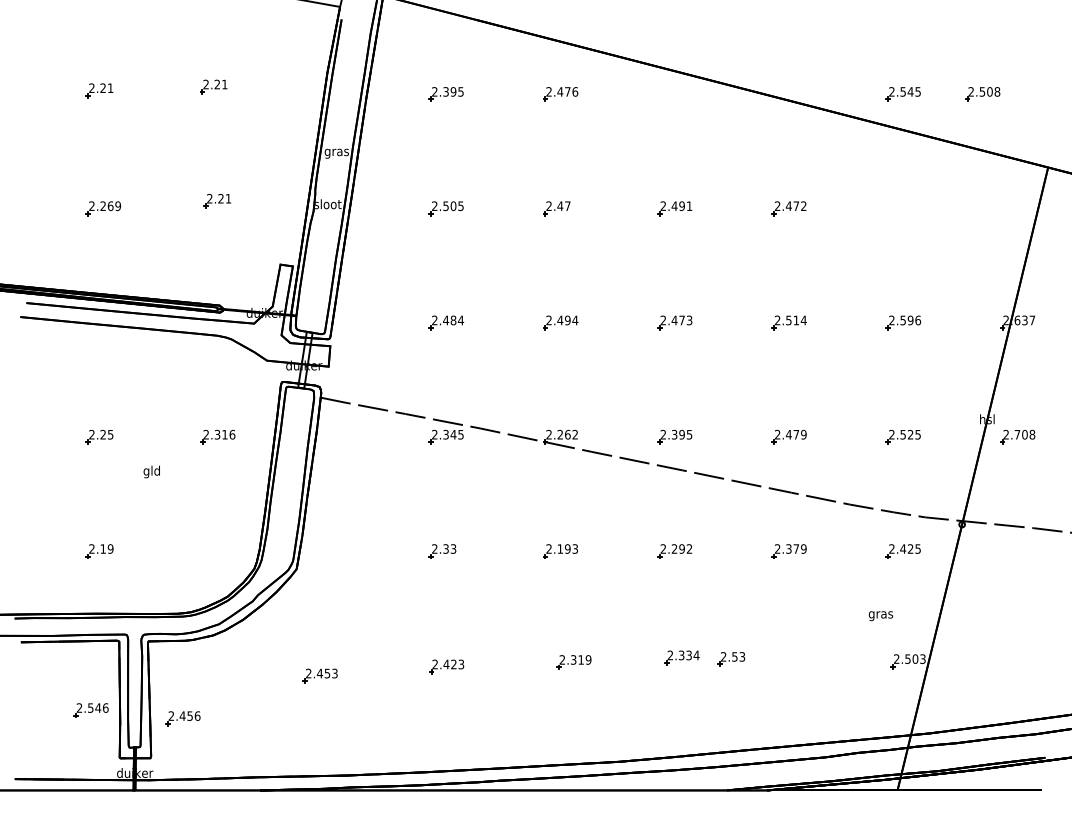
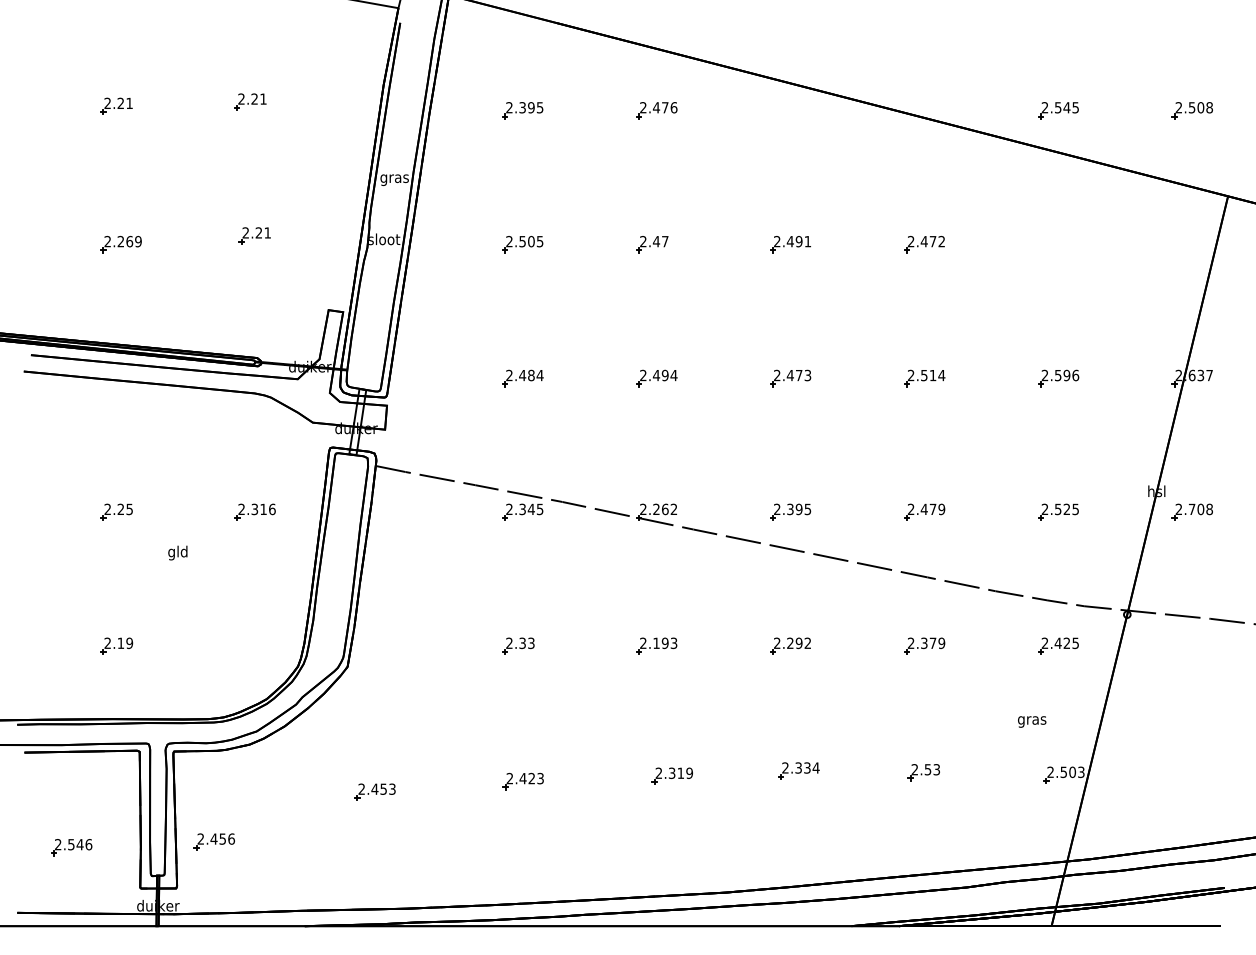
part: (981, 94) -> (1191, 110), moved
part: (731, 659) -> (923, 772), moved
part: (90, 710) -> (71, 847), moved

